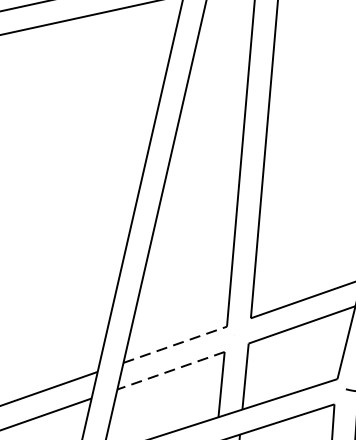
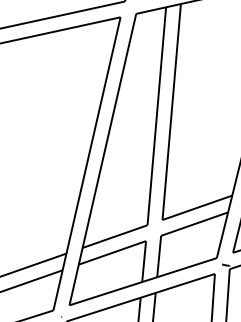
line: (175, 344) -> (115, 236), dashed -> solid
line: (171, 370) -> (112, 252), dashed -> solid

